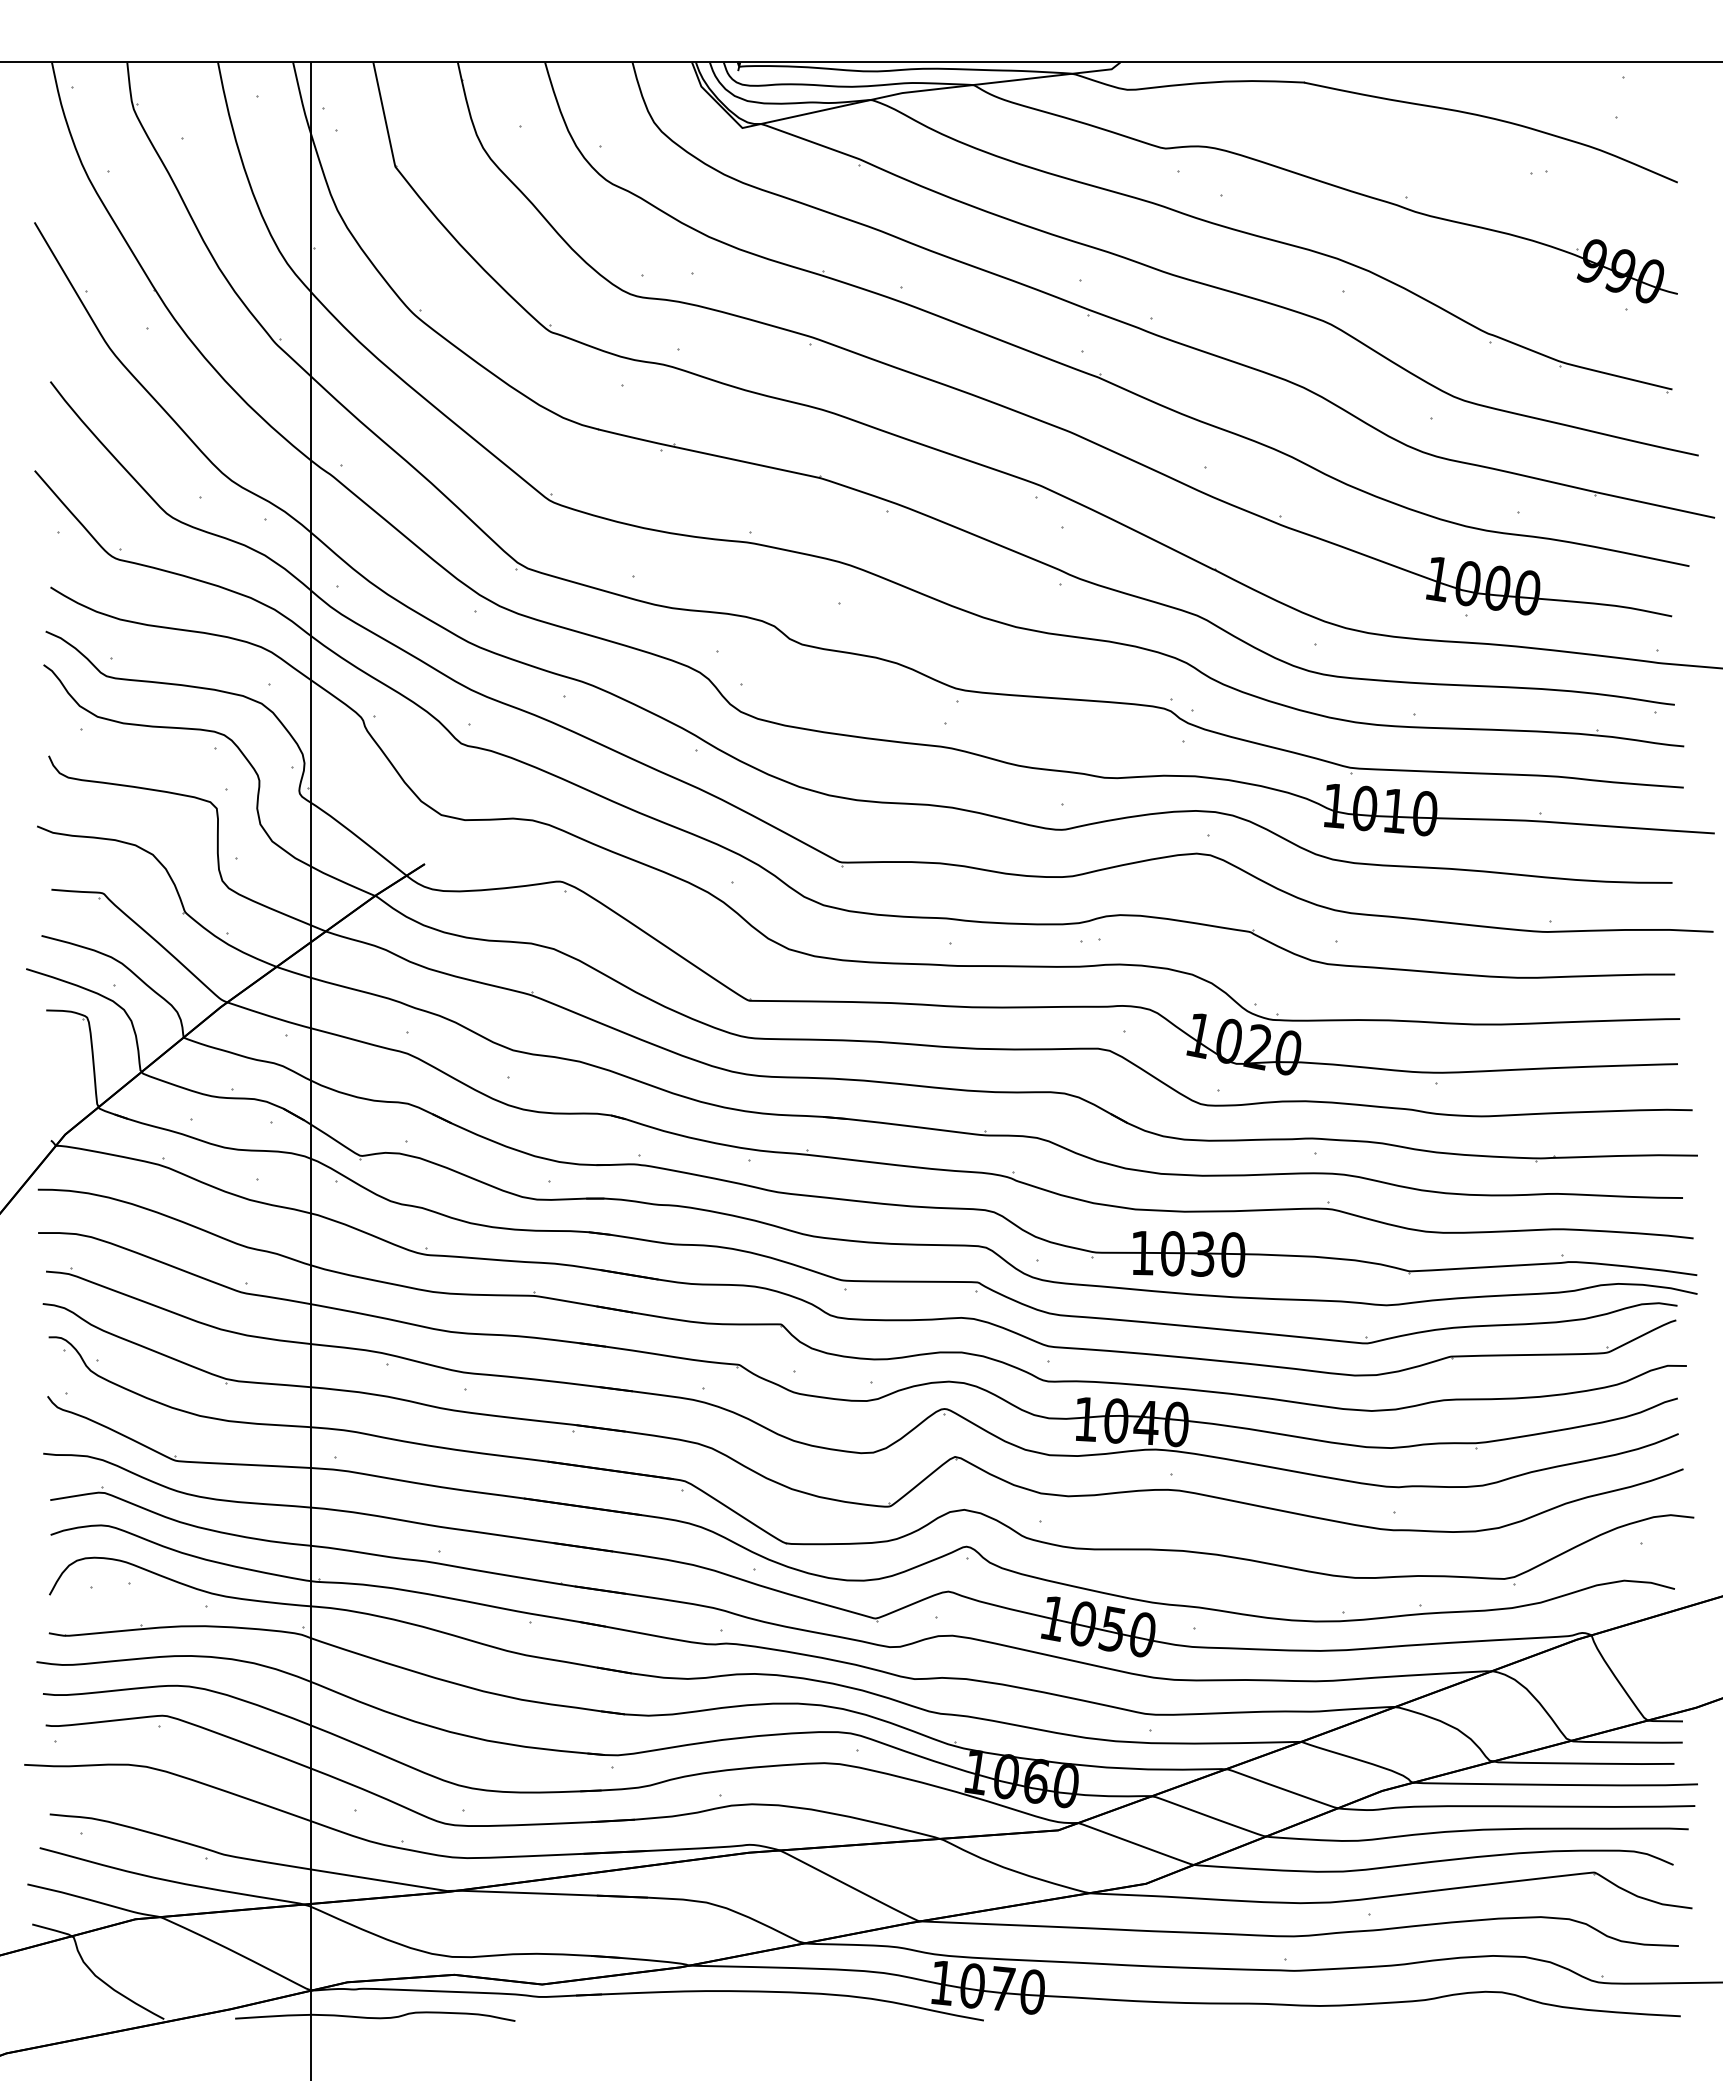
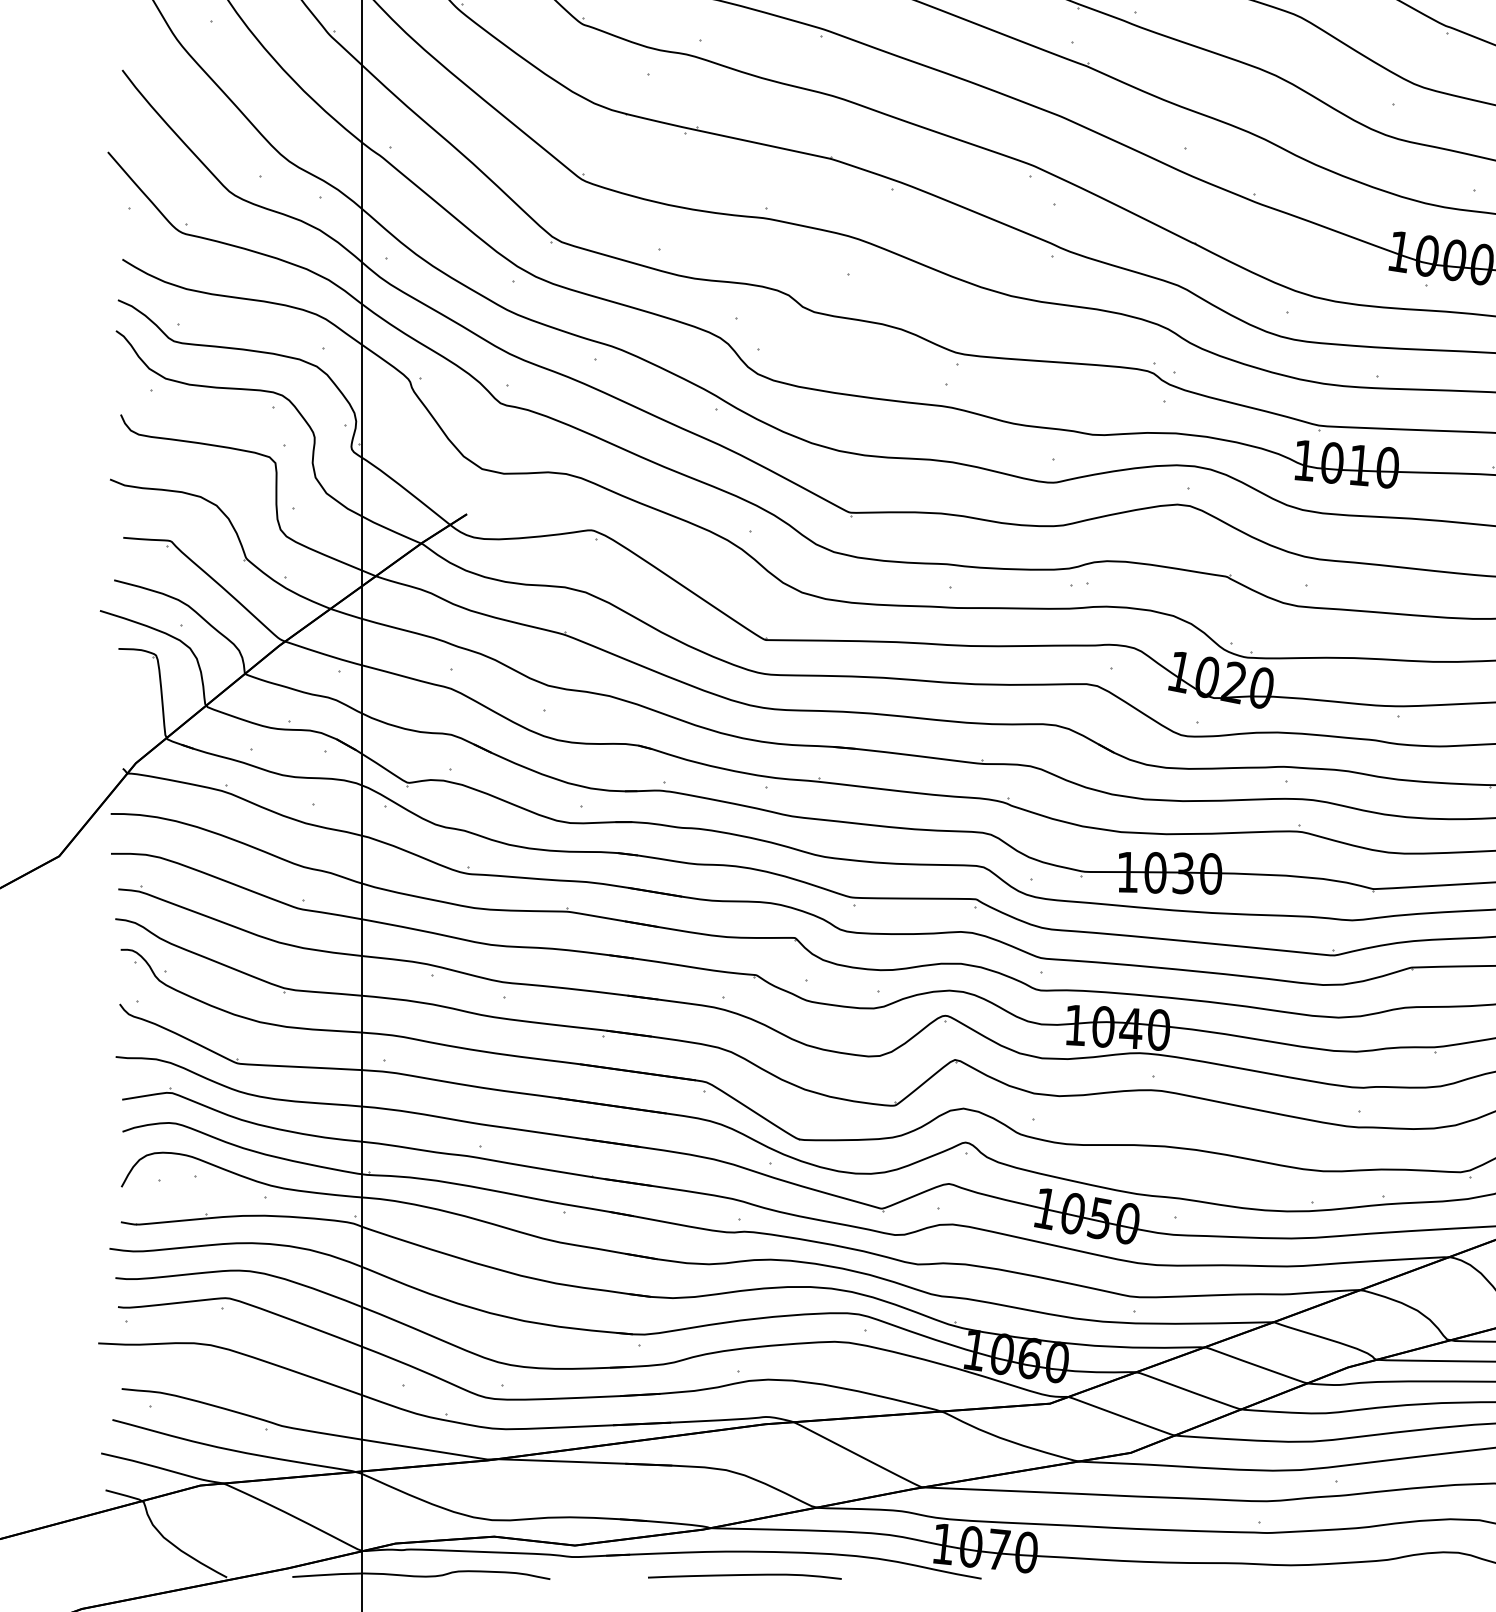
curve: (726, 2017) -> (744, 1575), added

